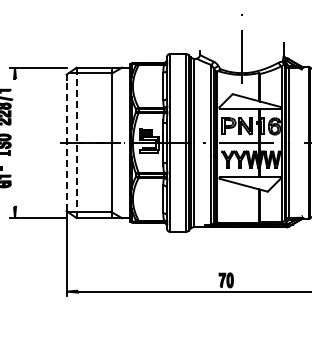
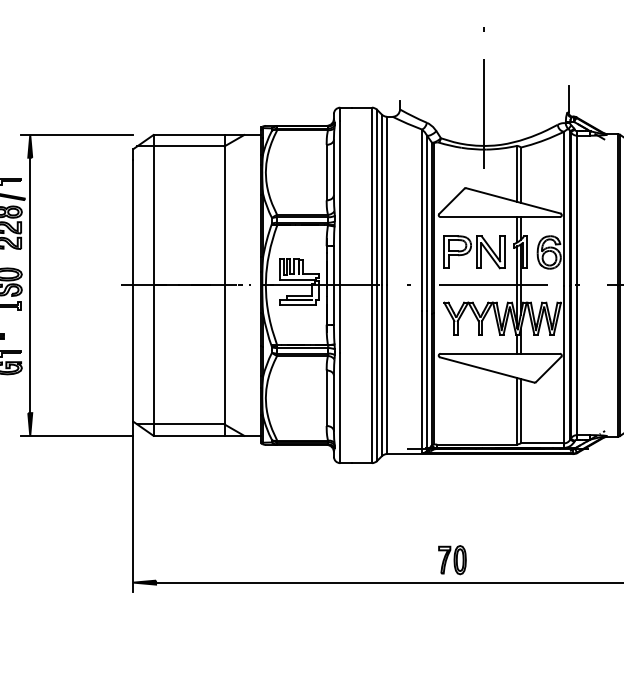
line: (15, 142) -> (31, 284), added
line: (66, 145) -> (133, 290), dashed -> solid
line: (76, 145) -> (153, 290), dashed -> solid

